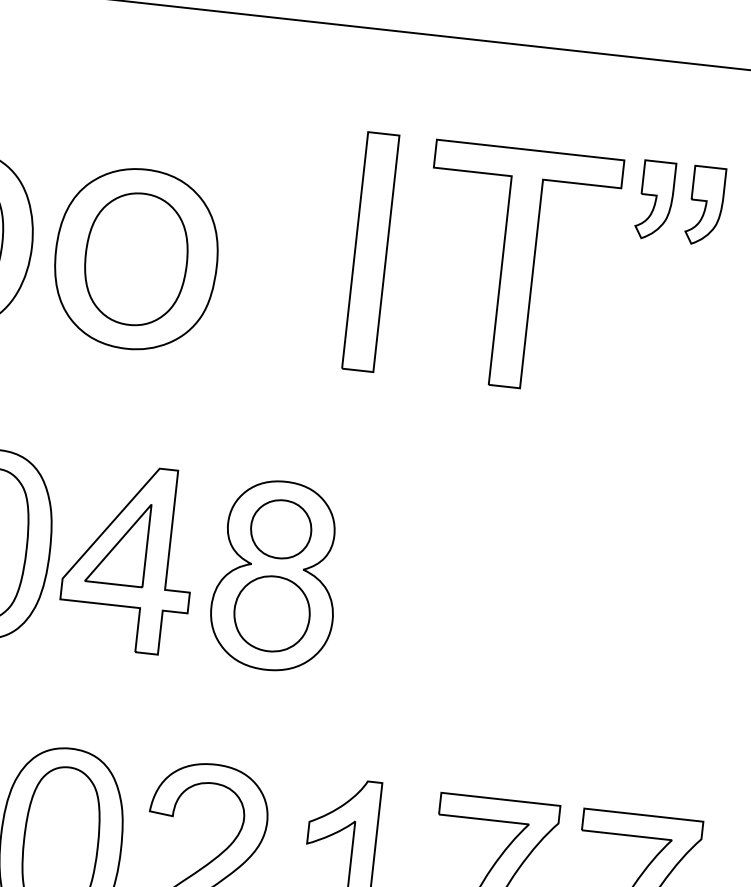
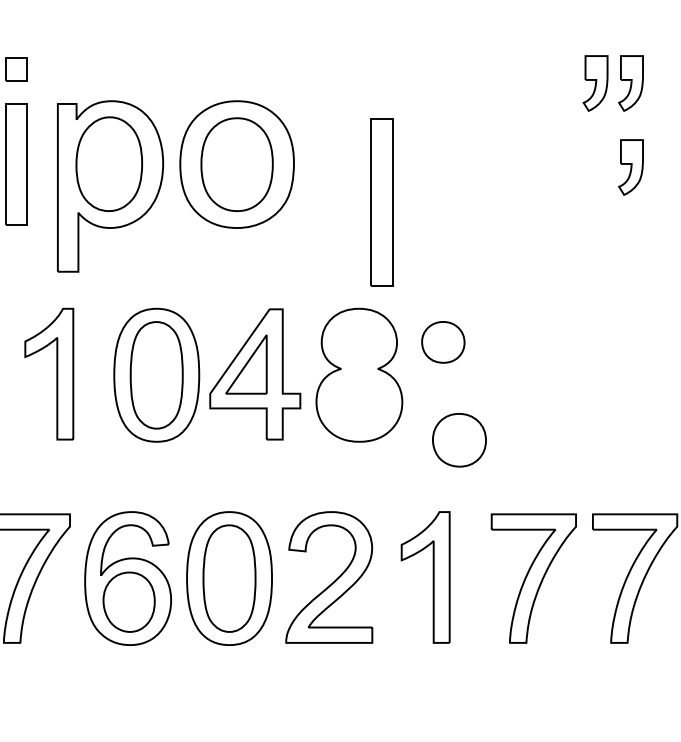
part: (370, 252) -> (381, 202), moved
part: (517, 268) -> (504, 141), removed
part: (691, 324) -> (630, 167), added
part: (281, 529) -> (443, 342), moved
part: (272, 614) -> (459, 440), moved

